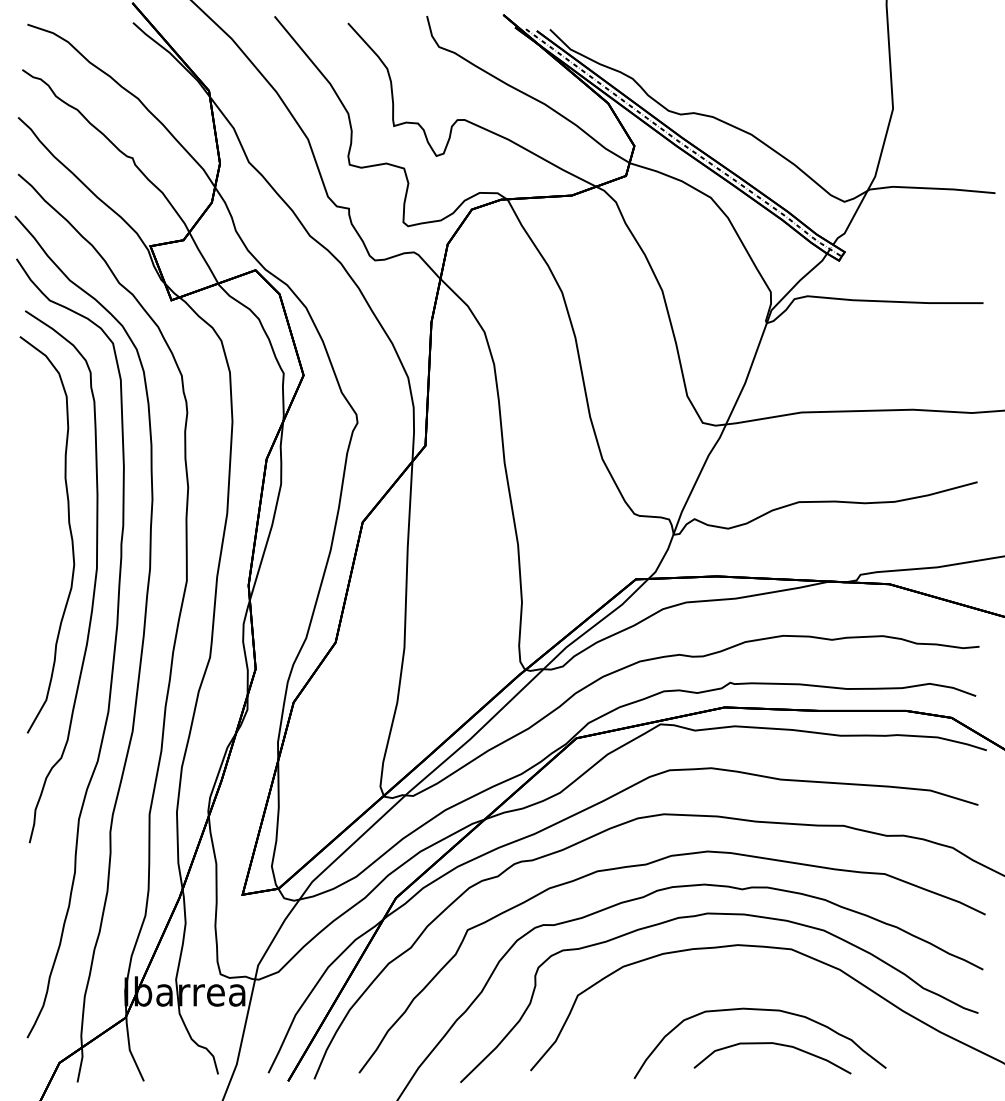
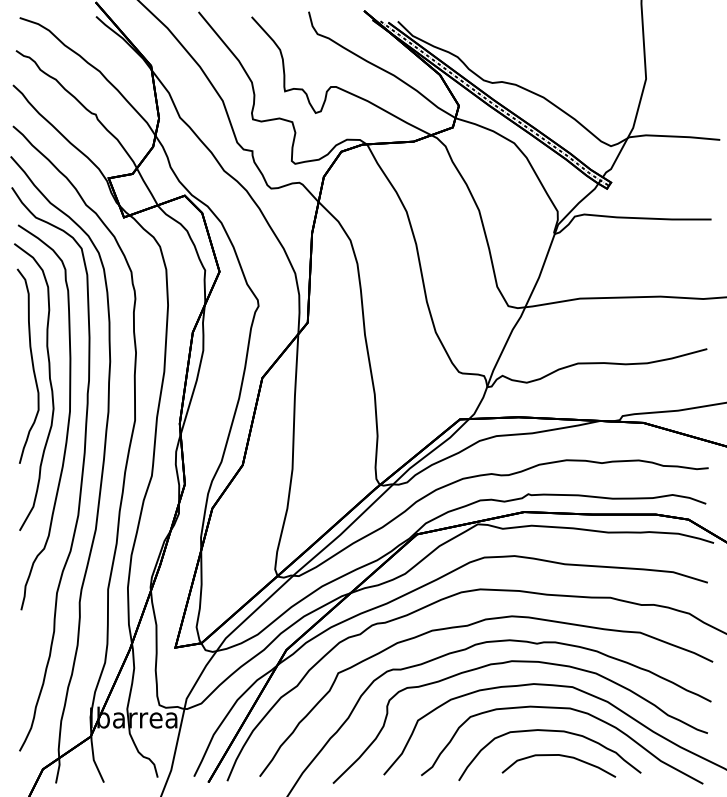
curve: (43, 502) -> (31, 363), added
curve: (780, 980) -> (564, 709), added

